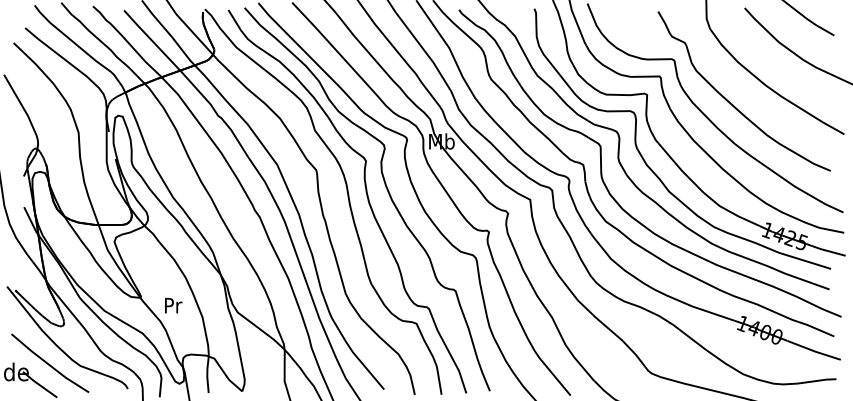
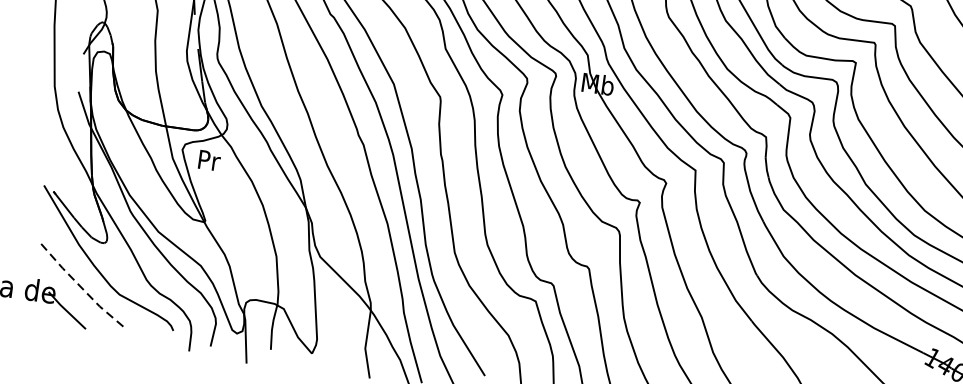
text: (173, 305) -> (209, 160), moved
line: (49, 365) -> (81, 288), solid -> dashed

